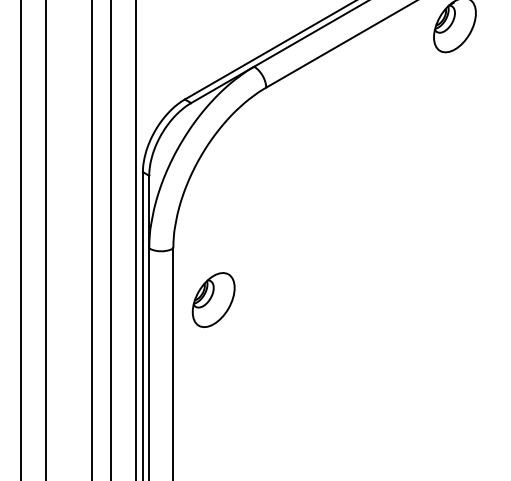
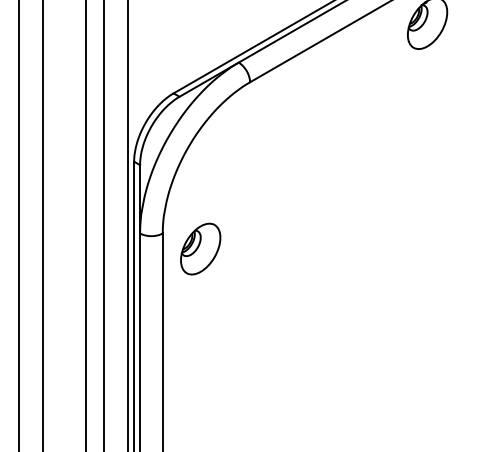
part: (213, 299) -> (200, 248), moved

